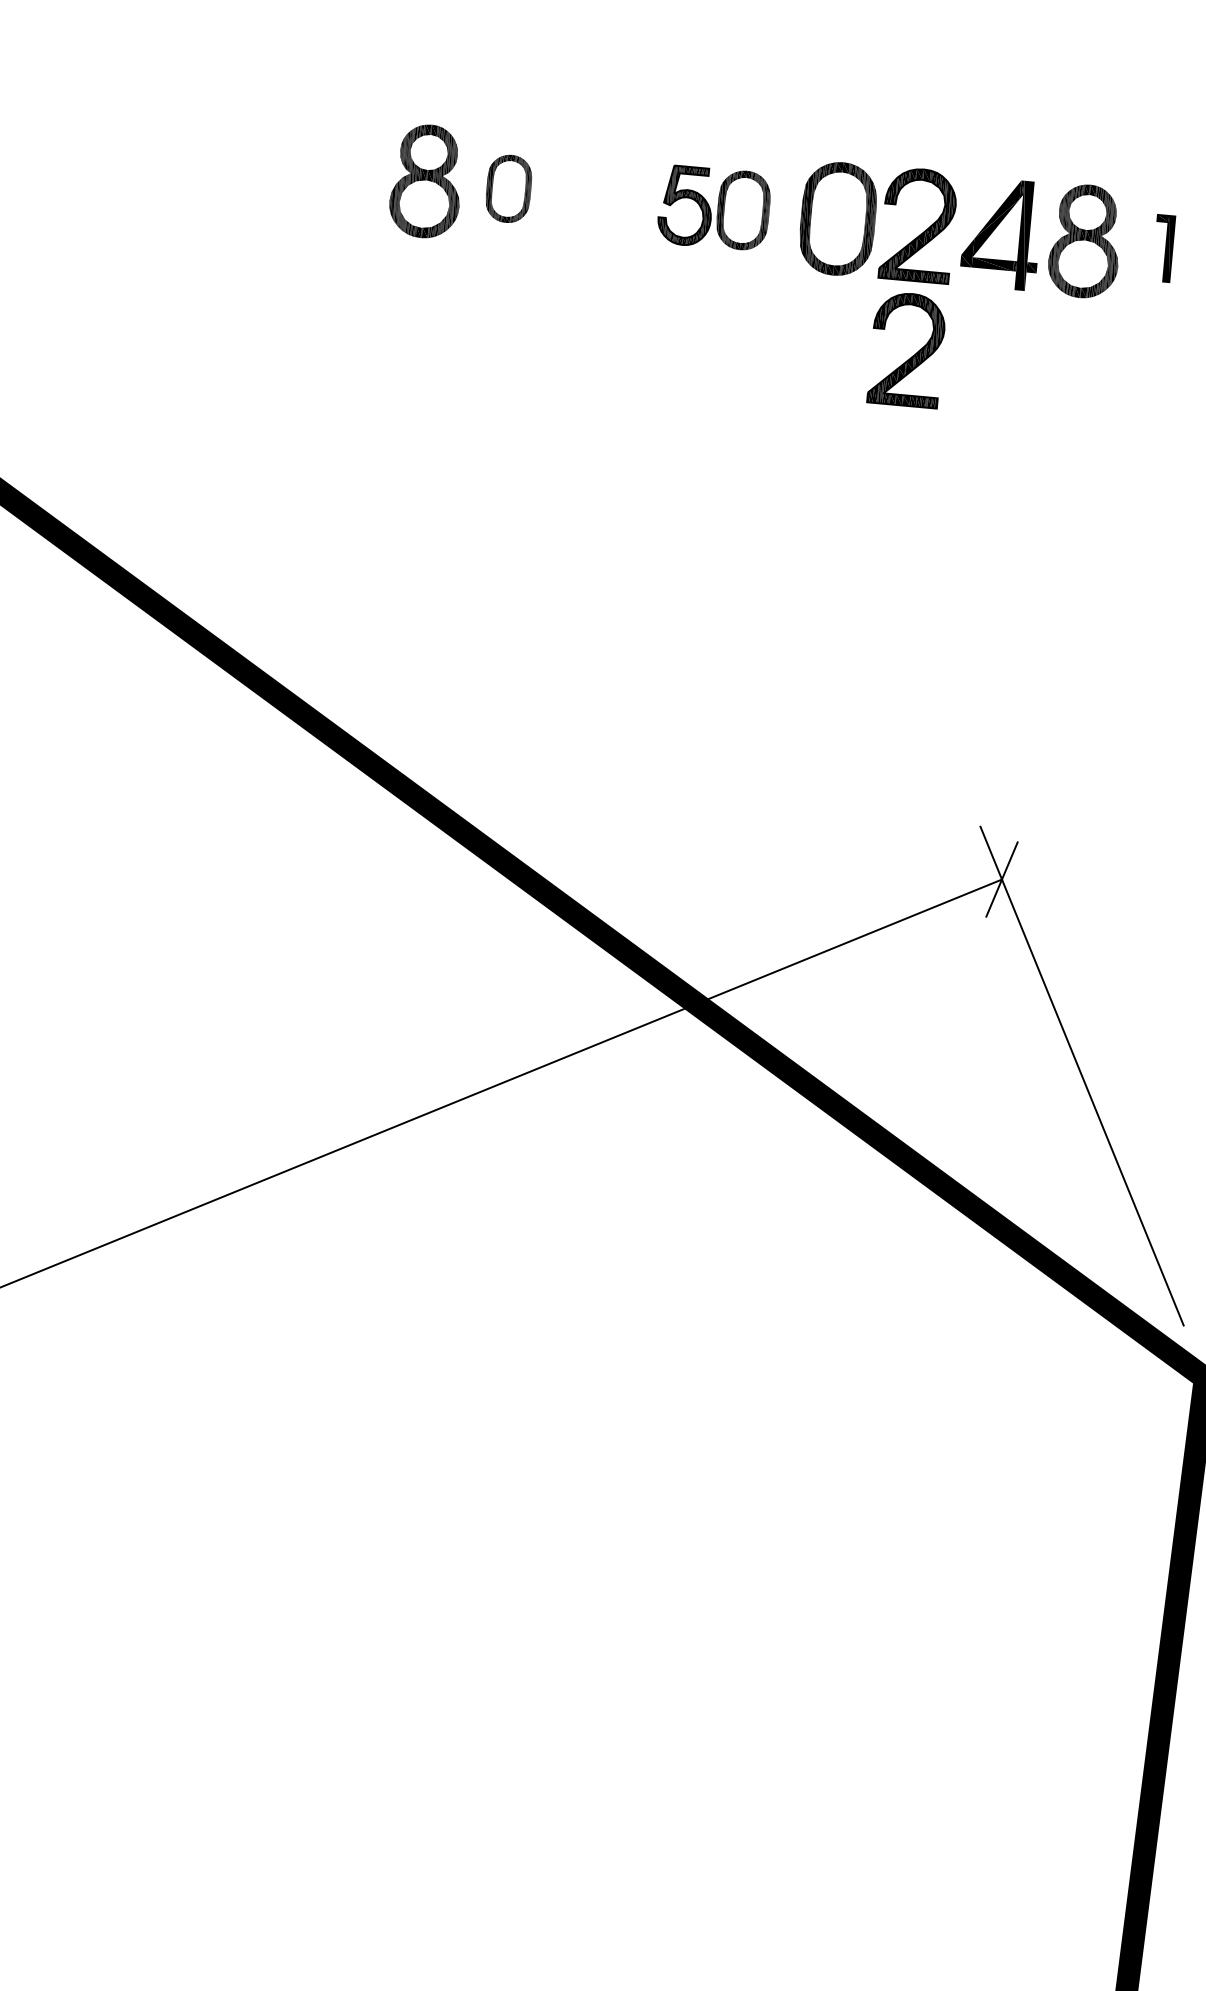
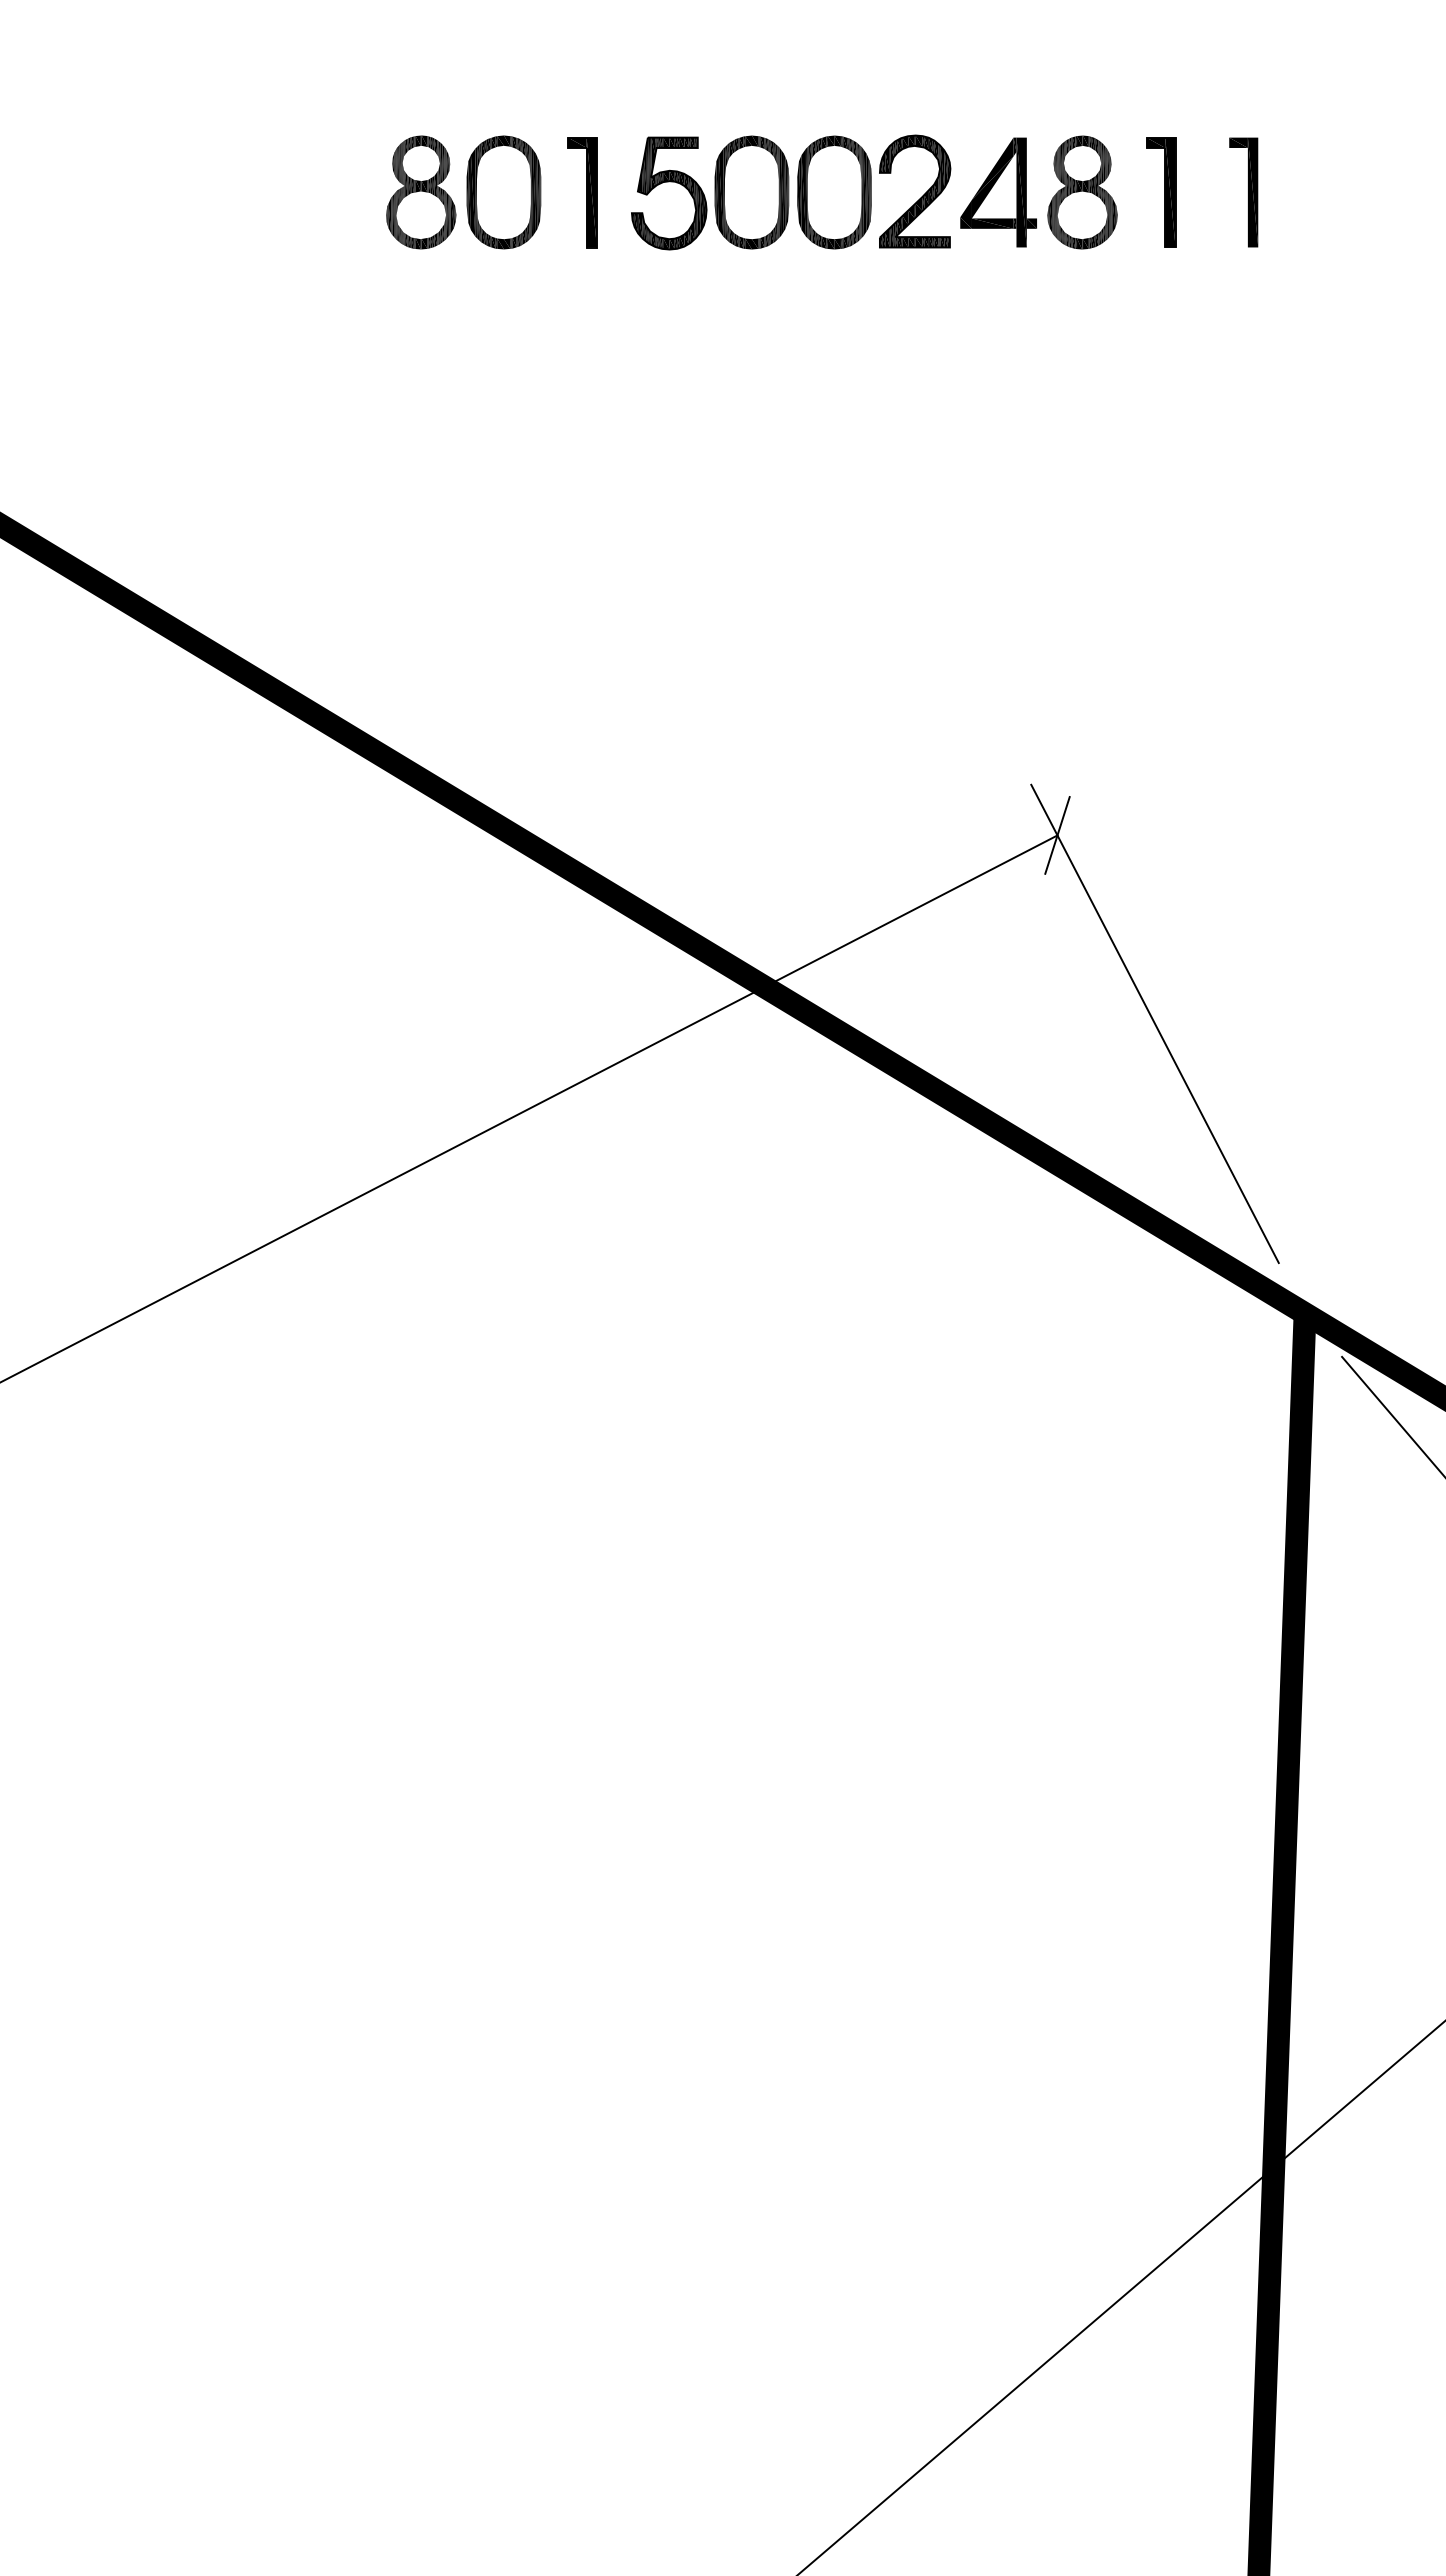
part: (508, 188) -> (503, 192), size x1.67
part: (587, 196) -> (582, 192), added
part: (714, 207) -> (710, 192), size x1.43
part: (1163, 248) -> (1161, 192), size x1.67
part: (913, 355) -> (921, 321), removed

